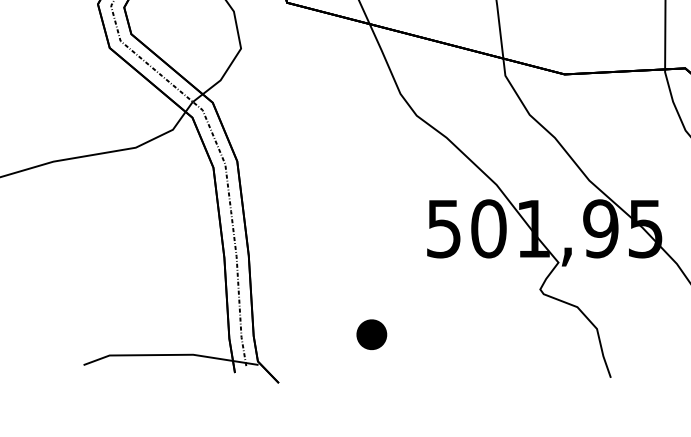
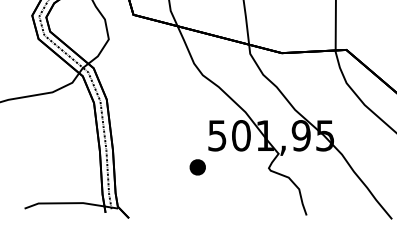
part: (371, 334) -> (197, 167), moved

